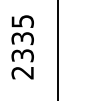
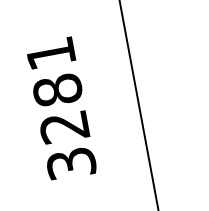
text: (22, 47) -> (60, 109), 2335 -> 3281

